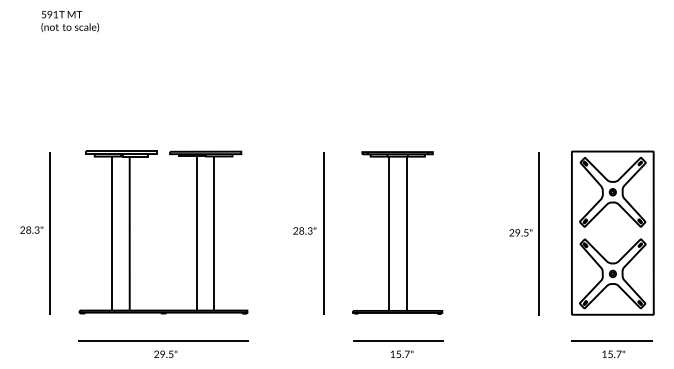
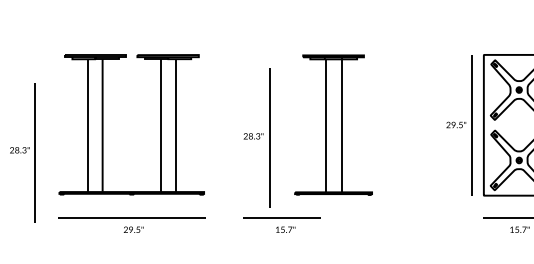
part: (35, 233) -> (23, 153), moved
part: (308, 233) -> (256, 138), moved
part: (524, 233) -> (459, 125), moved
part: (398, 348) -> (282, 224), moved

